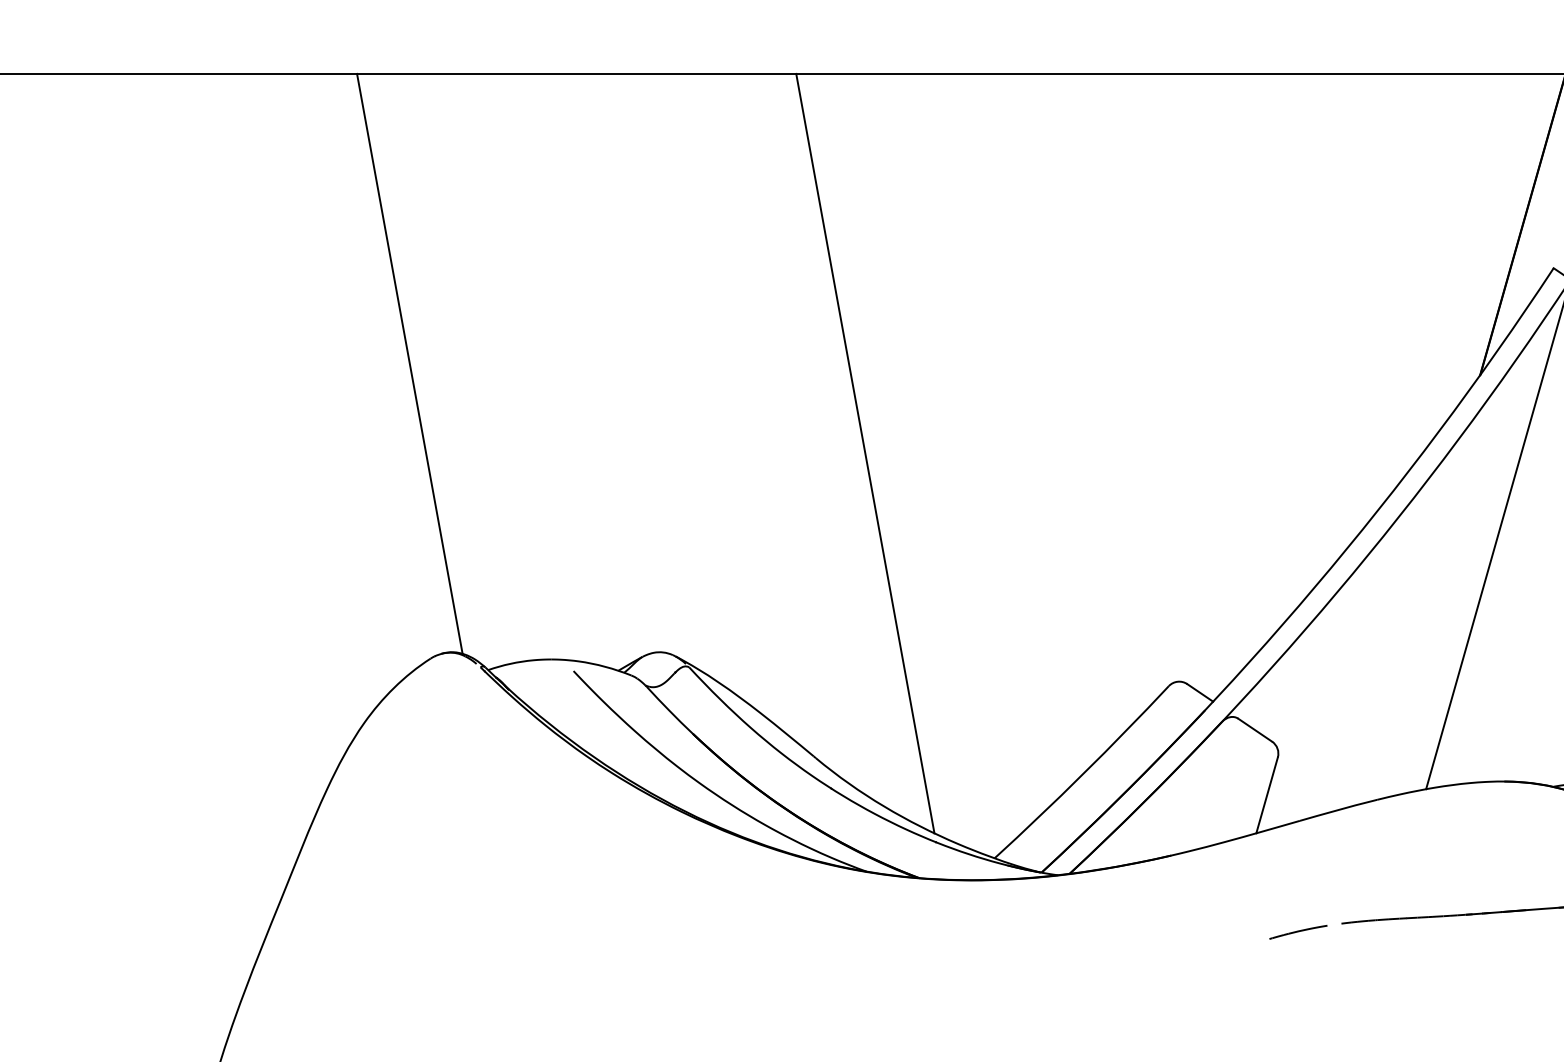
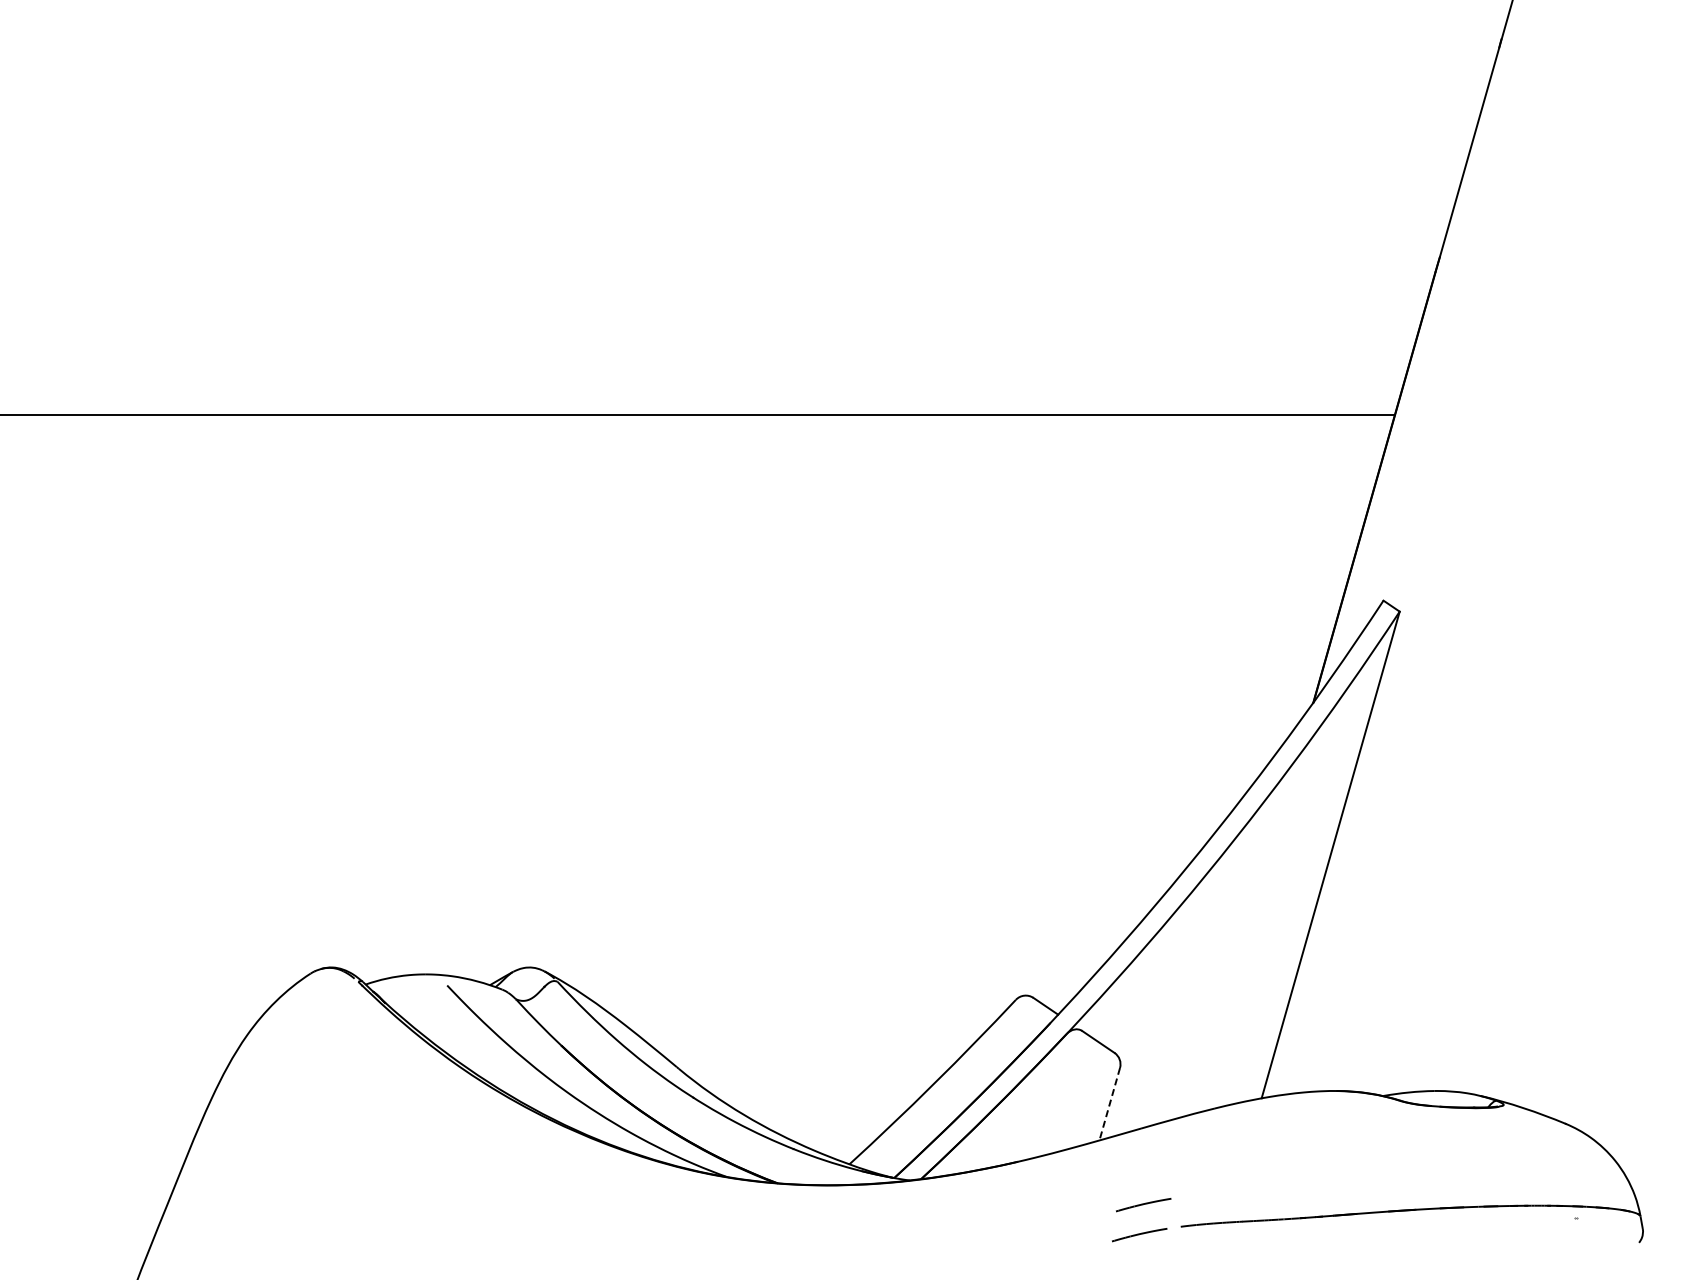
line: (409, 363) -> (290, 691), removed
line: (864, 453) -> (725, 777), removed
line: (1266, 795) -> (1109, 1104), solid -> dashed
line: (1302, 901) -> (1143, 1205), added

